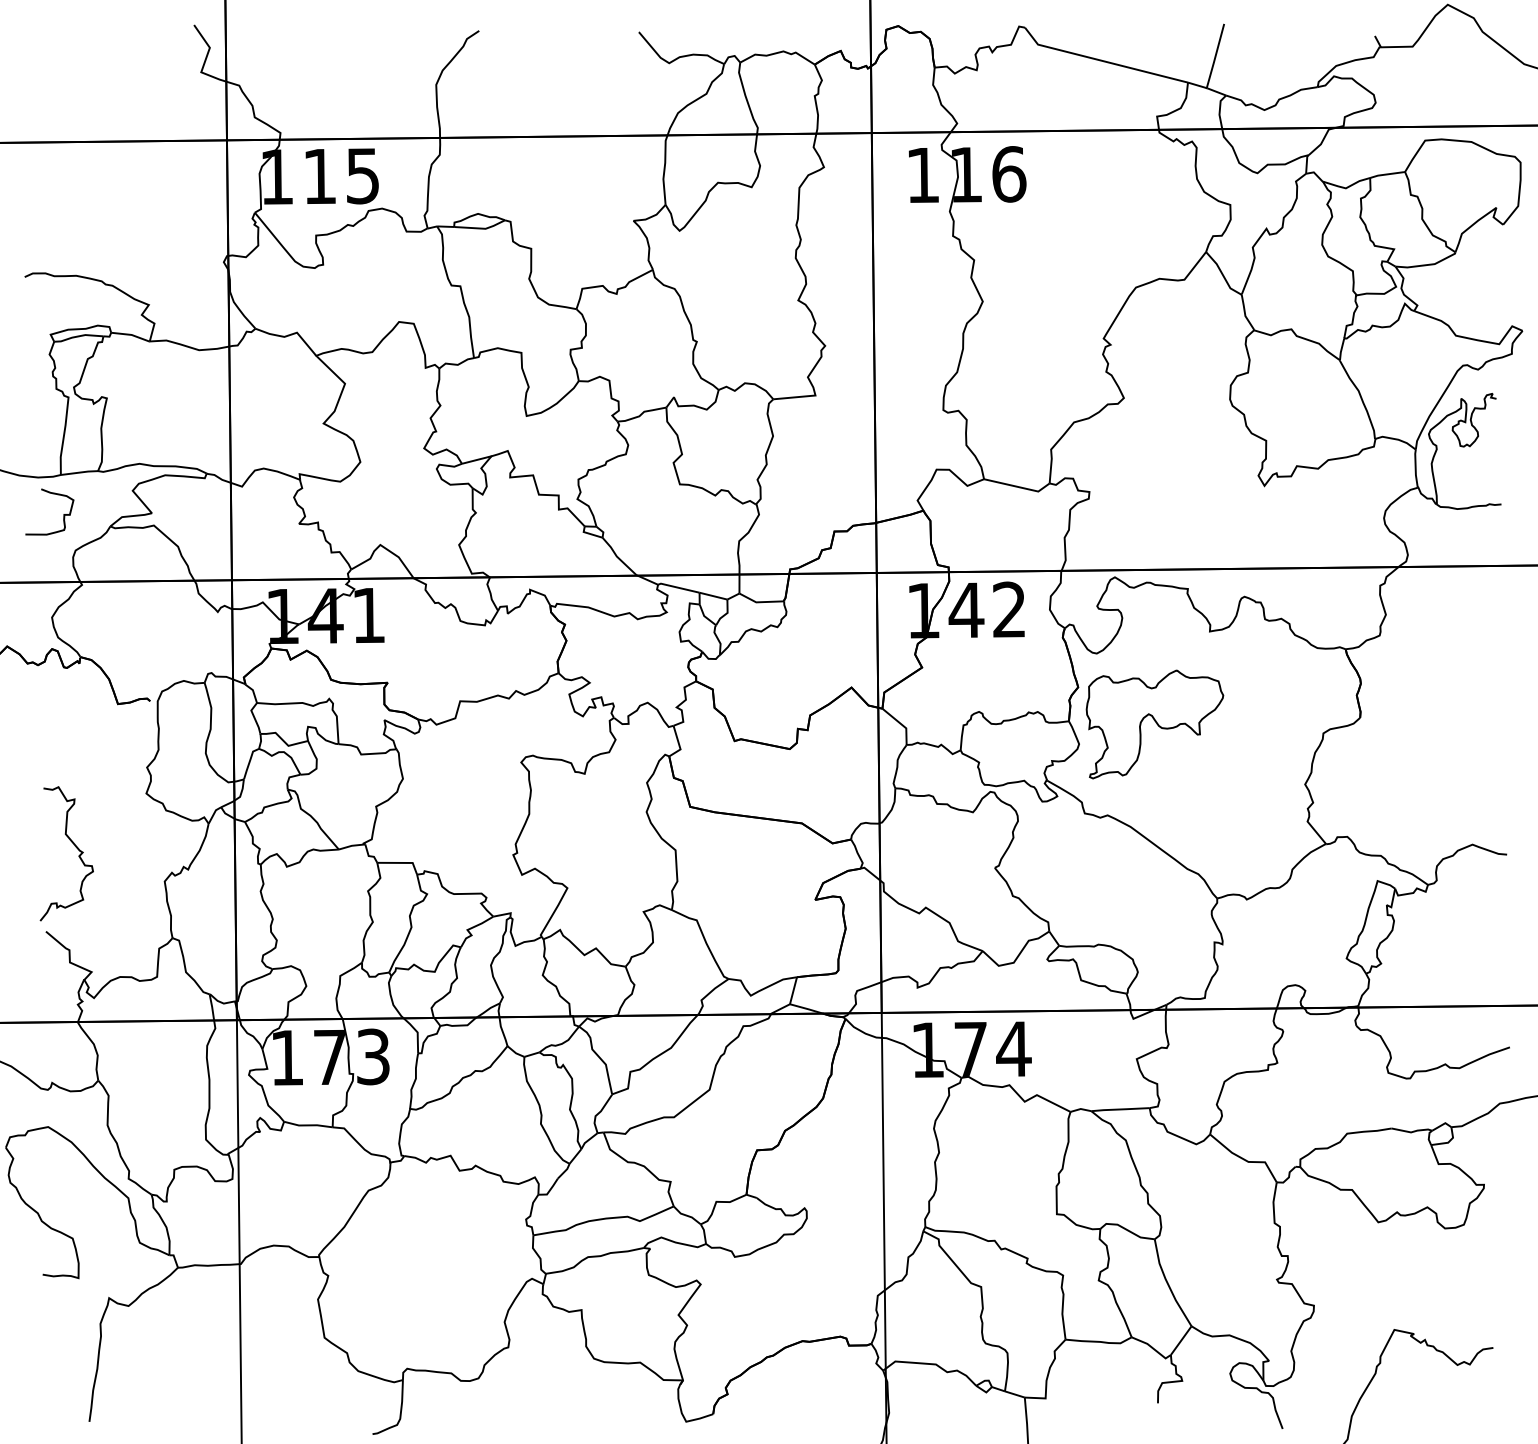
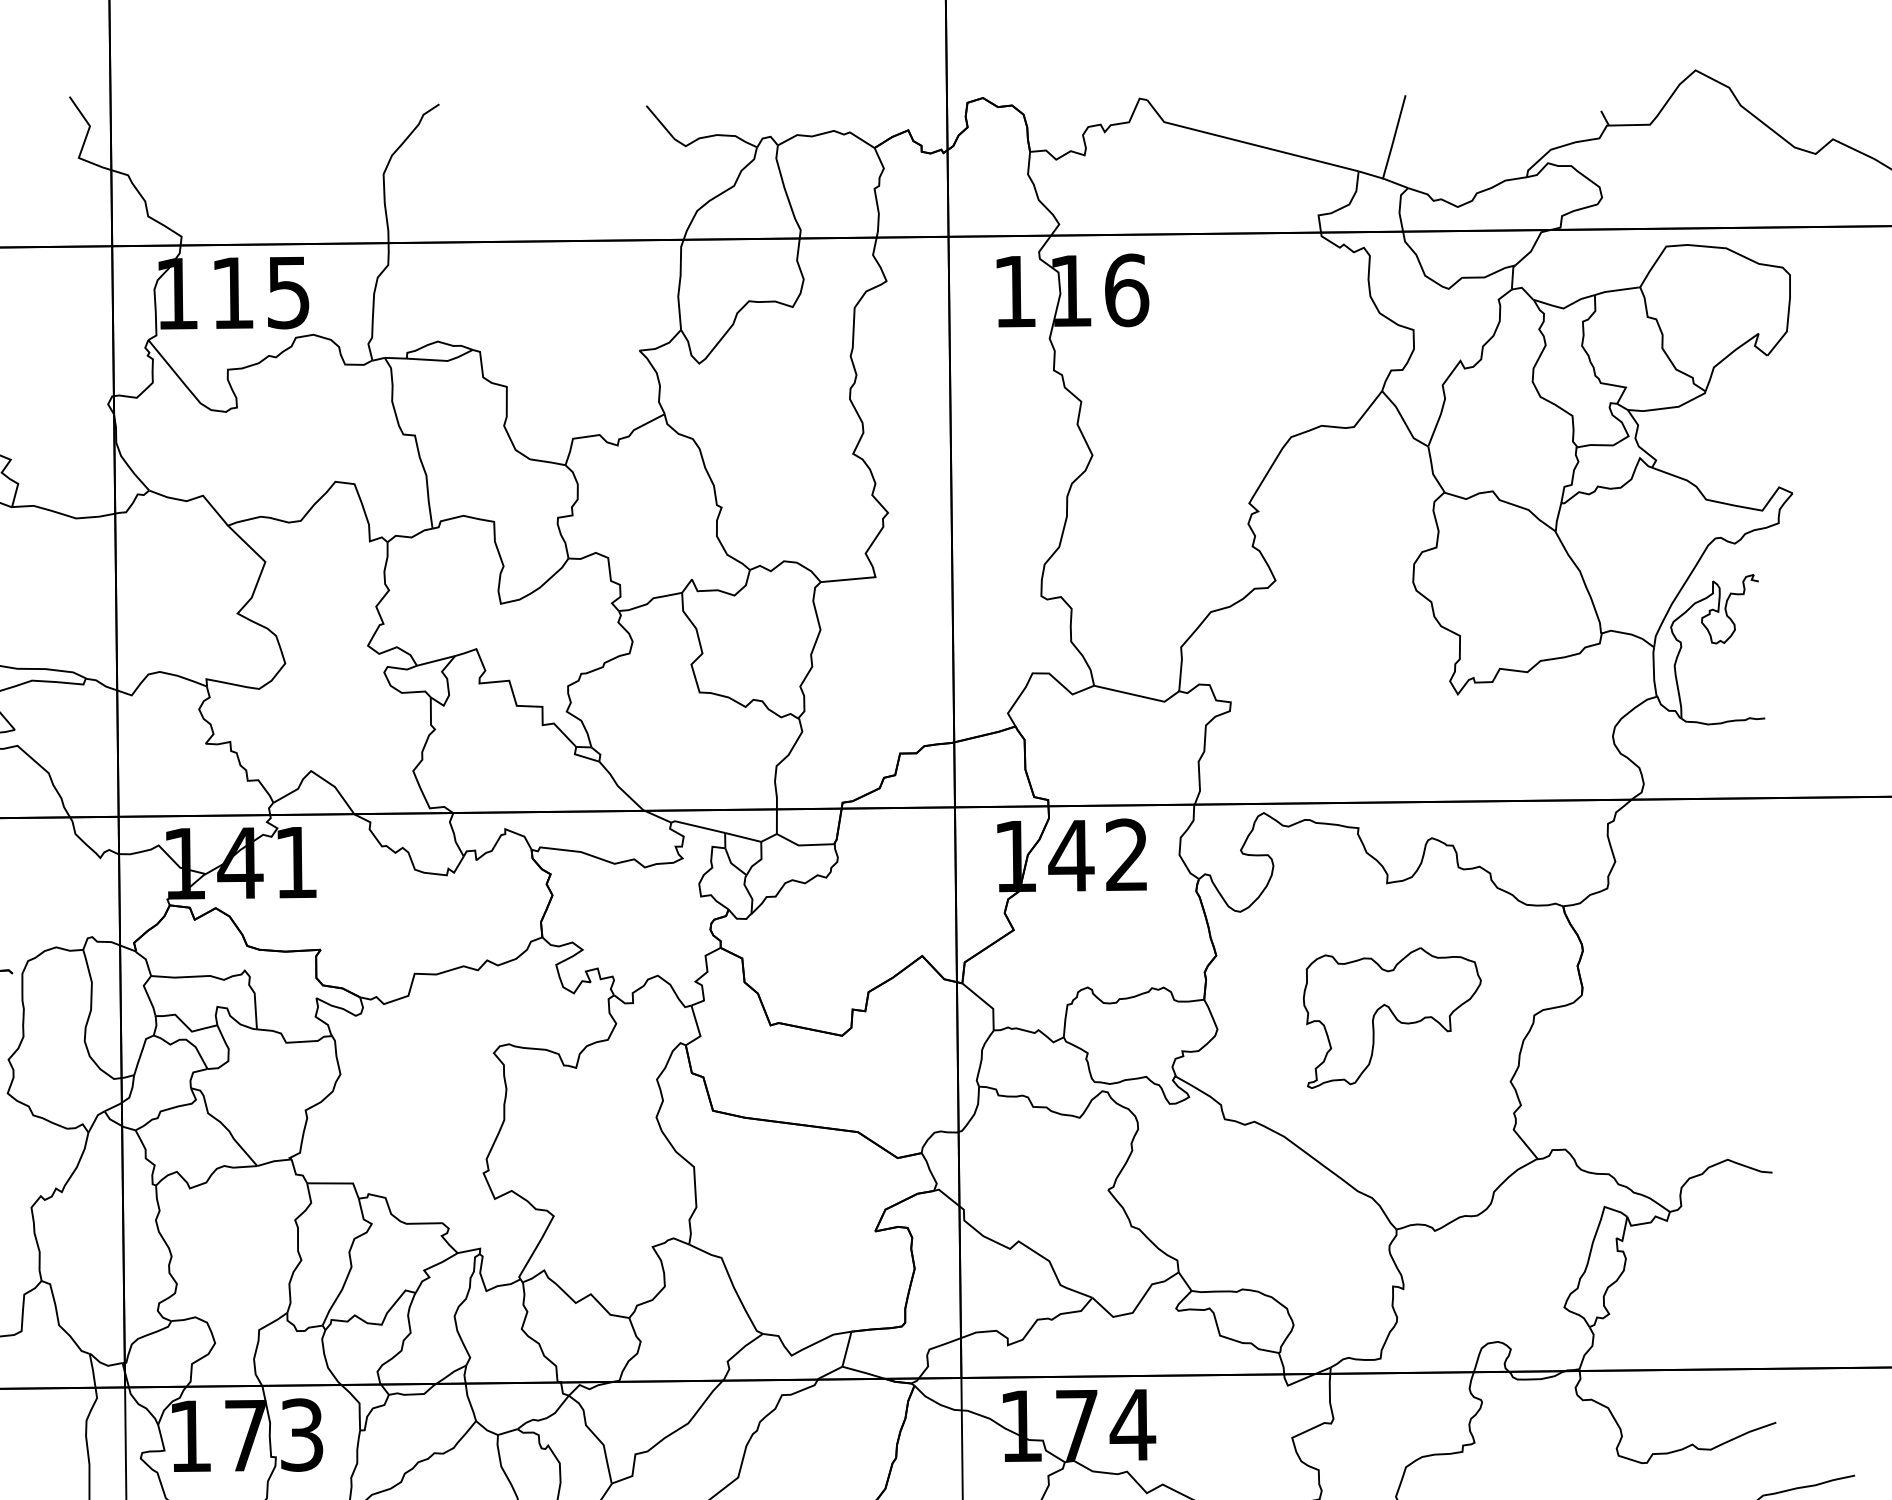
part: (1154, 724) -> (1391, 1018), moved

